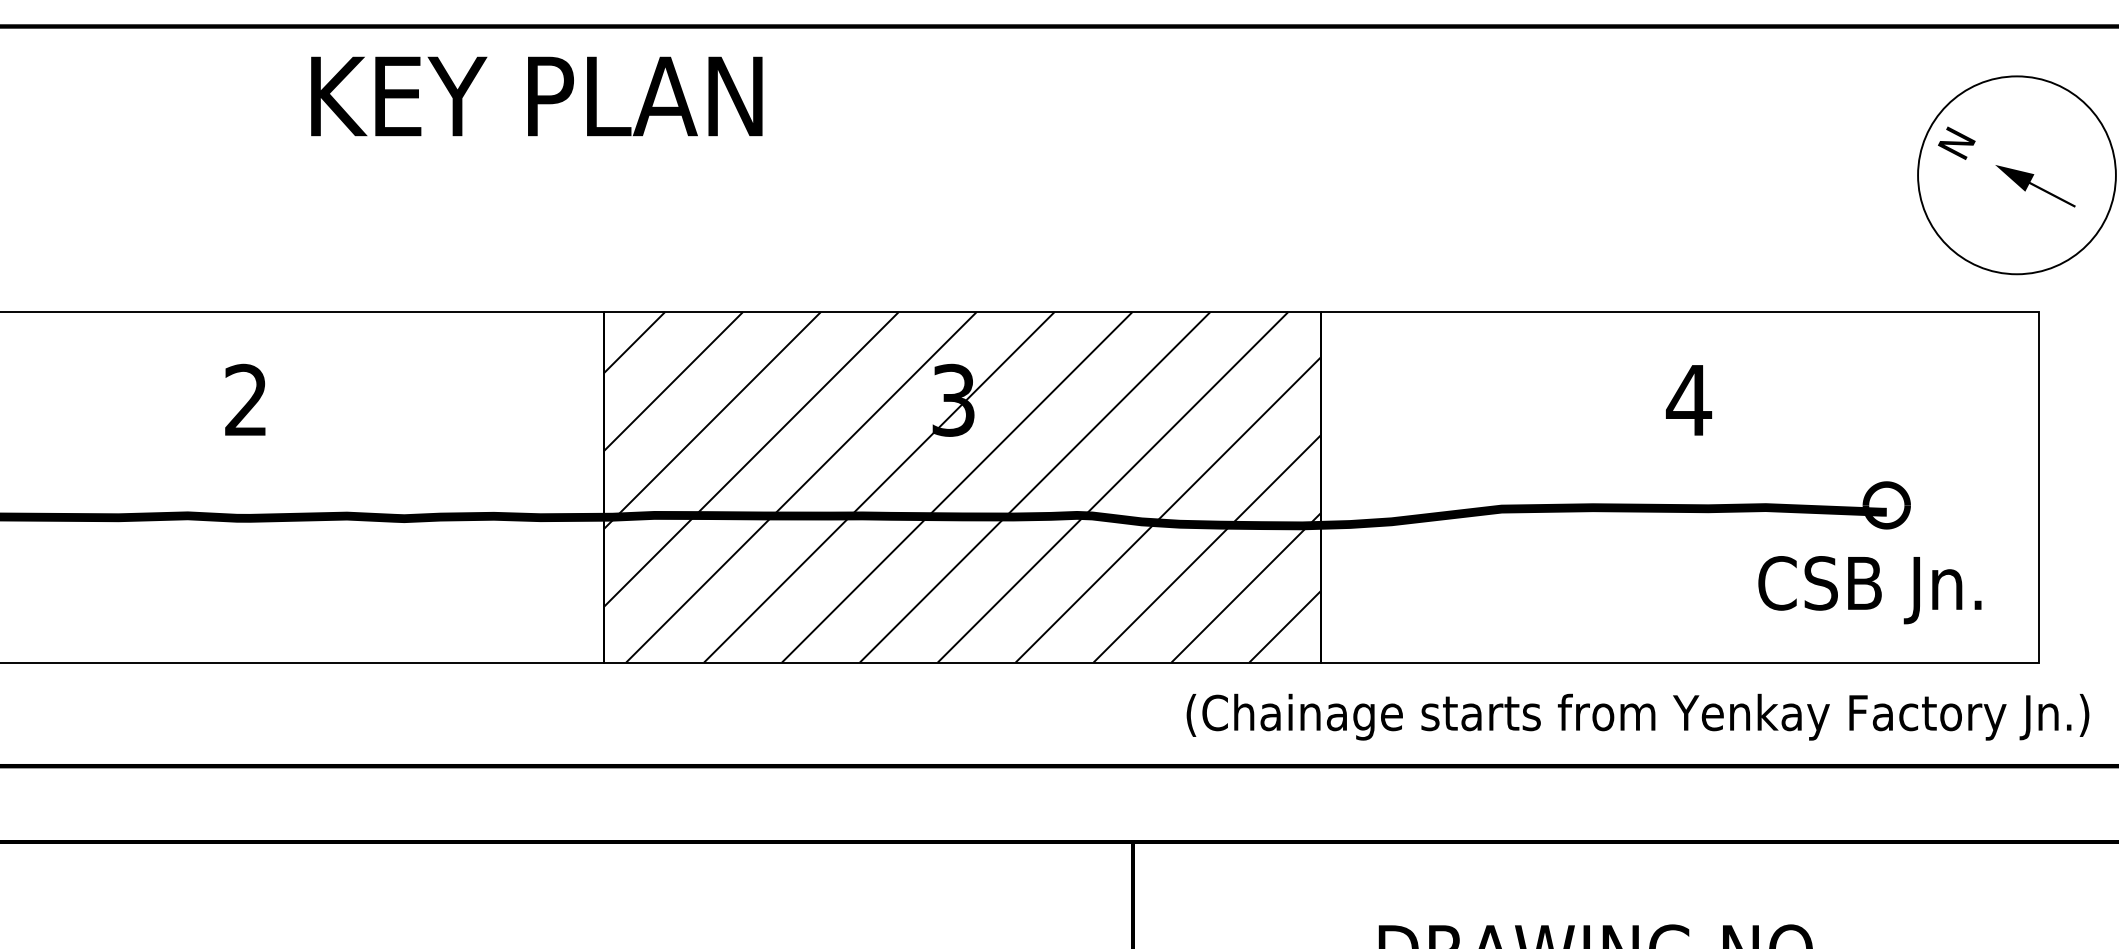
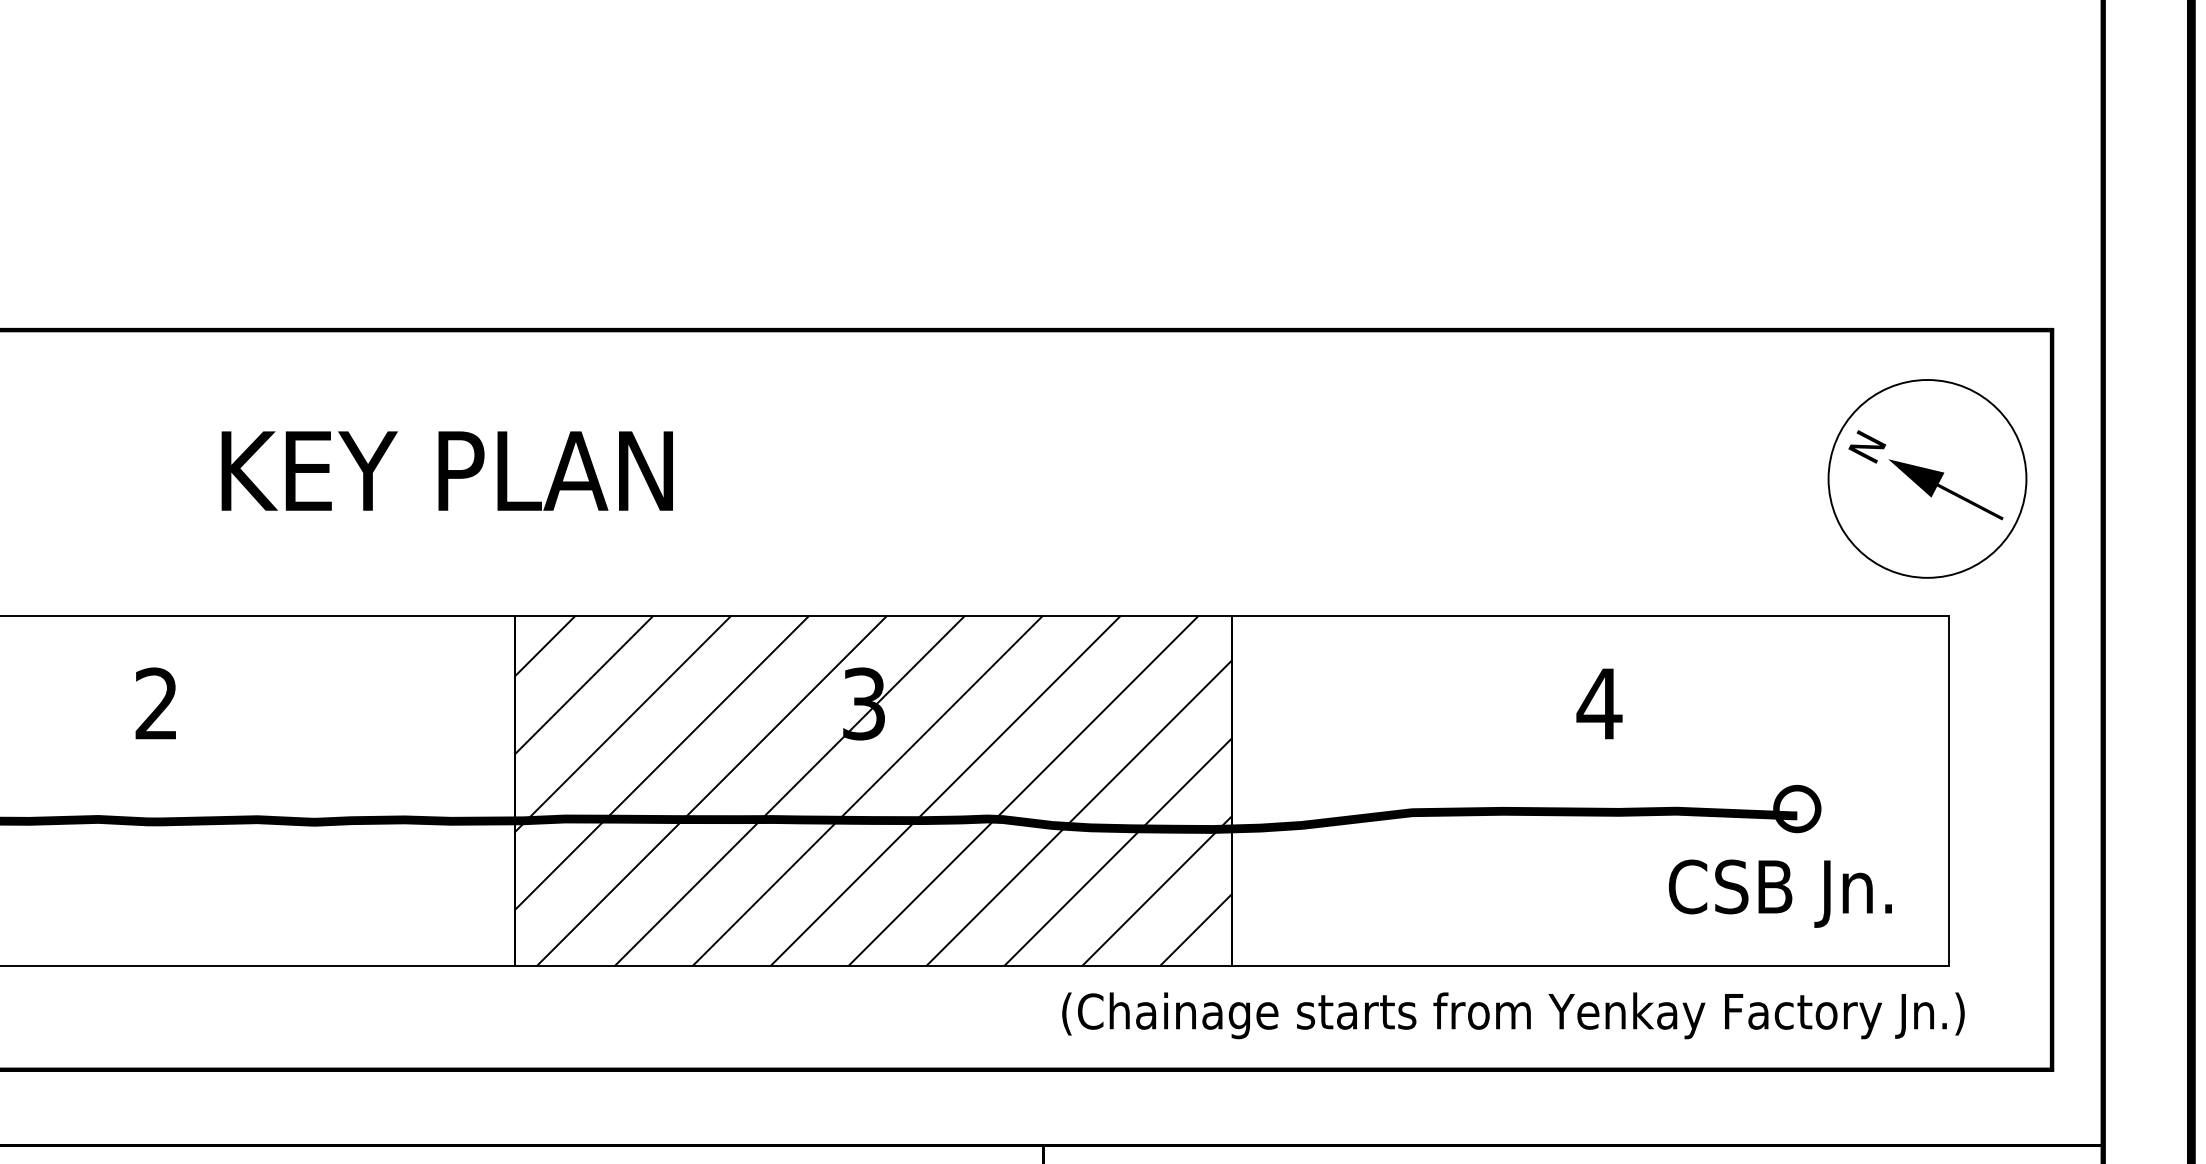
text: (535, 95) -> (446, 470), moved
part: (2034, 185) -> (1945, 489), size x1.43
text: (1637, 716) -> (1513, 1015), moved

